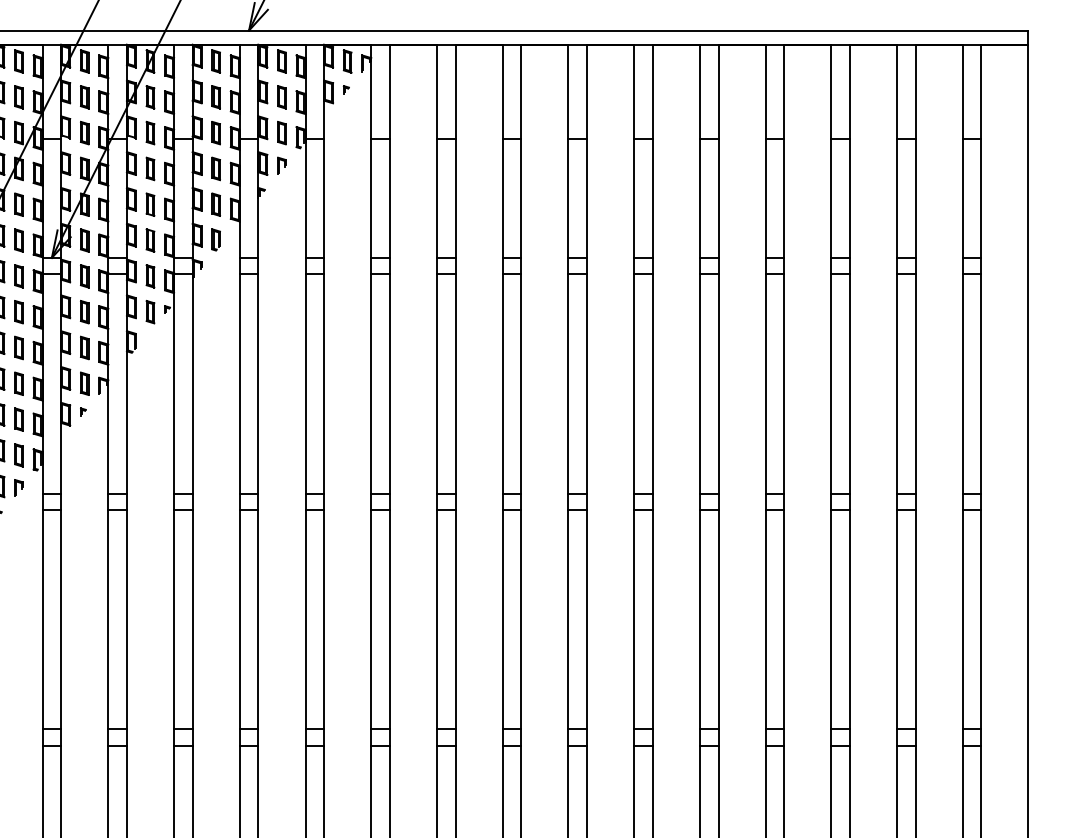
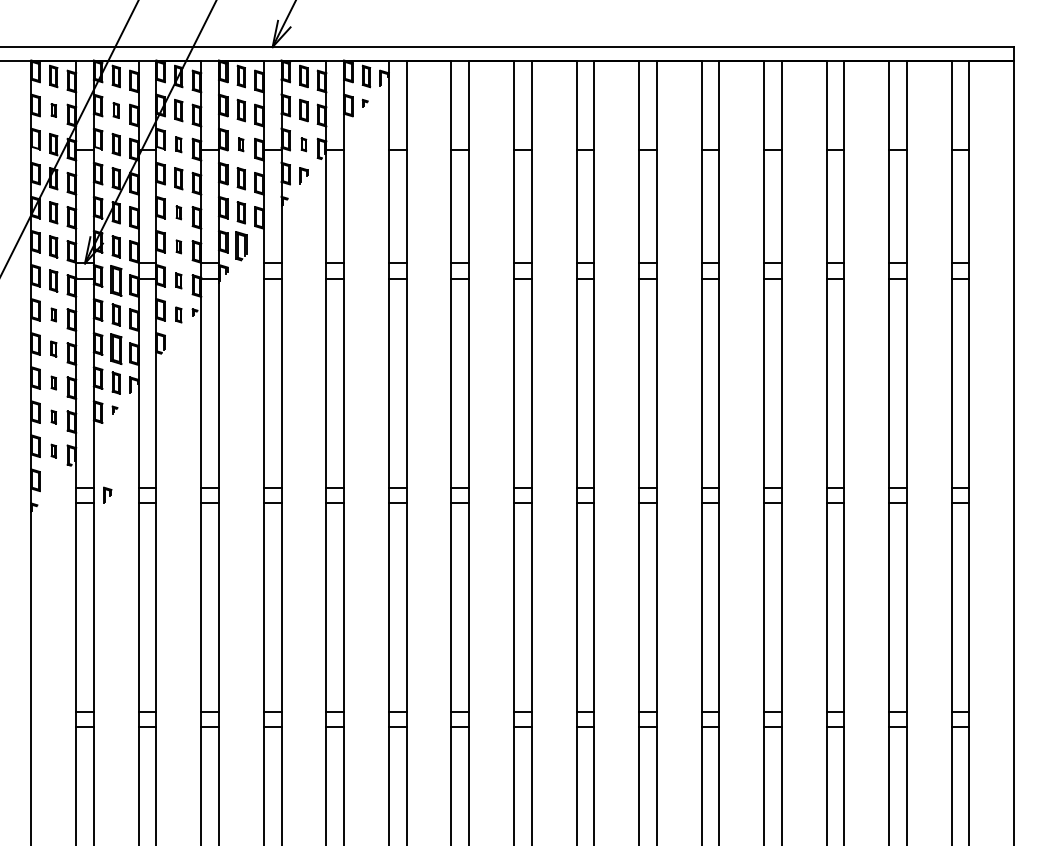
part: (18, 97) -> (53, 110), size x0.6
part: (83, 97) -> (115, 110), size x0.7
part: (150, 132) -> (178, 144), size x0.7
part: (215, 132) -> (240, 144), size x0.6
part: (281, 132) -> (303, 144), size x0.6
part: (150, 204) -> (178, 212), size x0.6
part: (150, 240) -> (178, 246), size x0.6
part: (215, 240) -> (240, 246), size x1.4
part: (83, 275) -> (115, 280), size x1.4
part: (150, 275) -> (178, 280), size x0.7
part: (18, 311) -> (53, 314), size x0.6
part: (150, 311) -> (178, 314), size x0.7
part: (18, 347) -> (53, 348), size x0.7
part: (83, 347) -> (115, 348), size x1.4
part: (18, 383) -> (53, 382), size x0.6
part: (18, 418) -> (53, 416), size x0.6
part: (18, 454) -> (53, 450), size x0.6
part: (18, 487) -> (107, 494), moved

